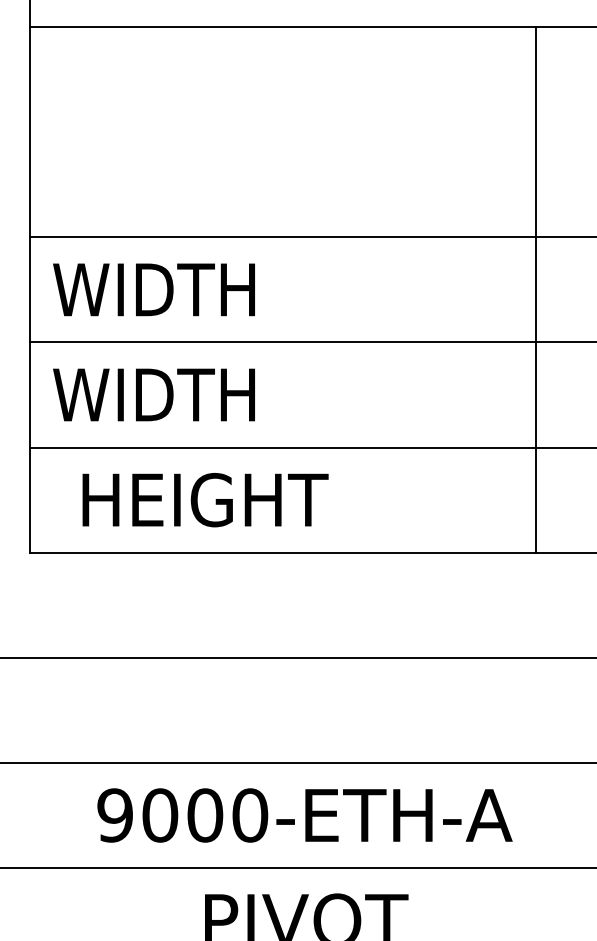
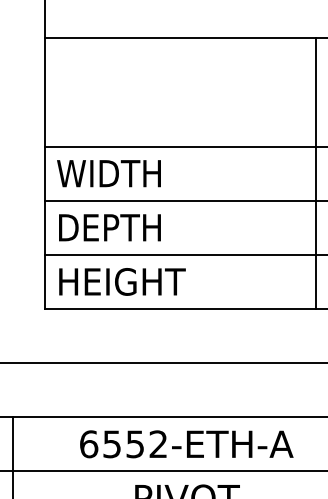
line: (535, 289) -> (315, 173), moved
text: (139, 394) -> (101, 227), WIDTH -> DEPTH
text: (205, 499) -> (122, 281), moved
text: (182, 815) -> (123, 444), 9000-ETH-A -> 6552-ETH-A

